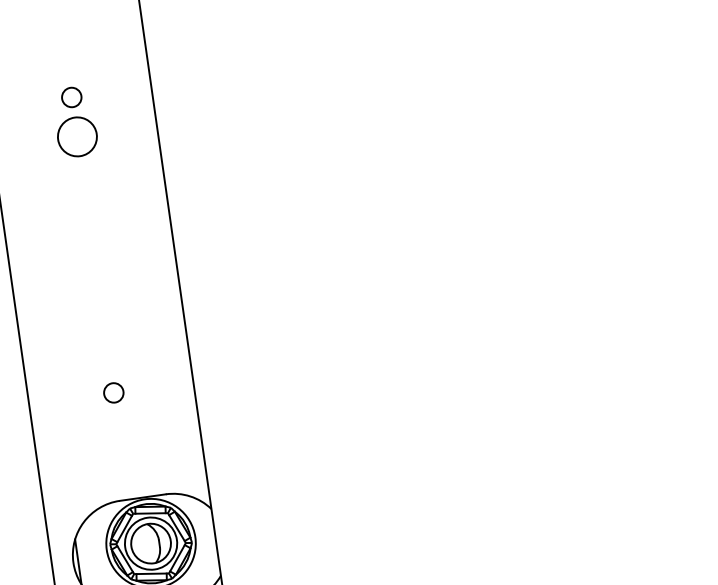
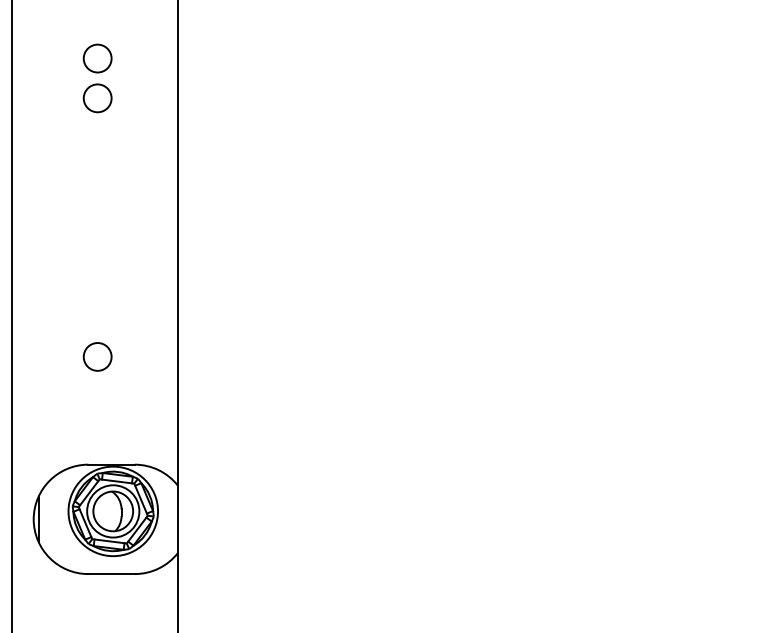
circle: (71, 97) -> (97, 58), size x1.43
circle: (77, 137) -> (97, 98), size x0.71
circle: (113, 392) -> (97, 356), size x1.43

